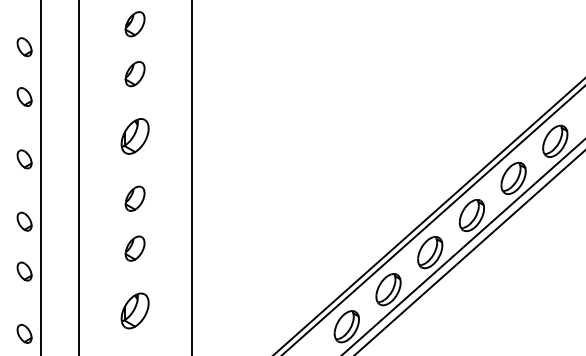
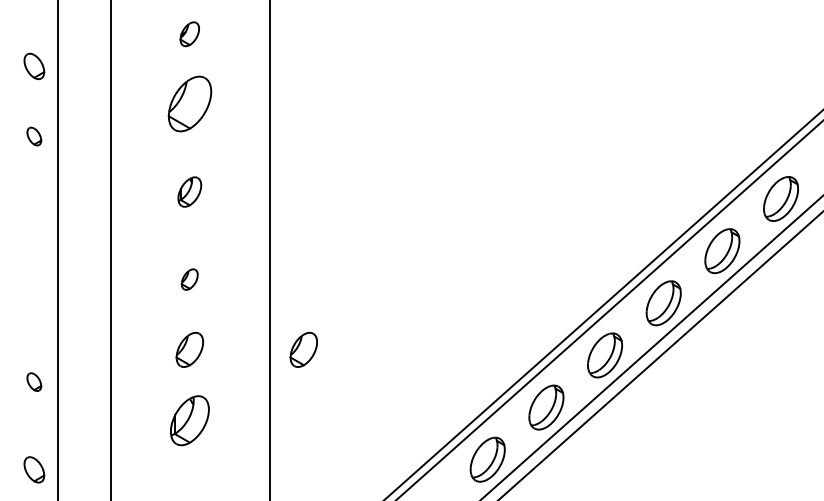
part: (134, 24) -> (188, 34), size x0.7
part: (134, 74) -> (188, 104), size x1.6
part: (24, 96) -> (34, 135), size x0.7
part: (134, 136) -> (188, 192), size x0.6
part: (24, 159) -> (34, 224), removed
part: (134, 198) -> (188, 279), size x0.6
part: (24, 221) -> (34, 311), removed
part: (215, 248) -> (302, 349), added
part: (24, 271) -> (34, 382), size x0.7
part: (134, 310) -> (188, 420), moved

